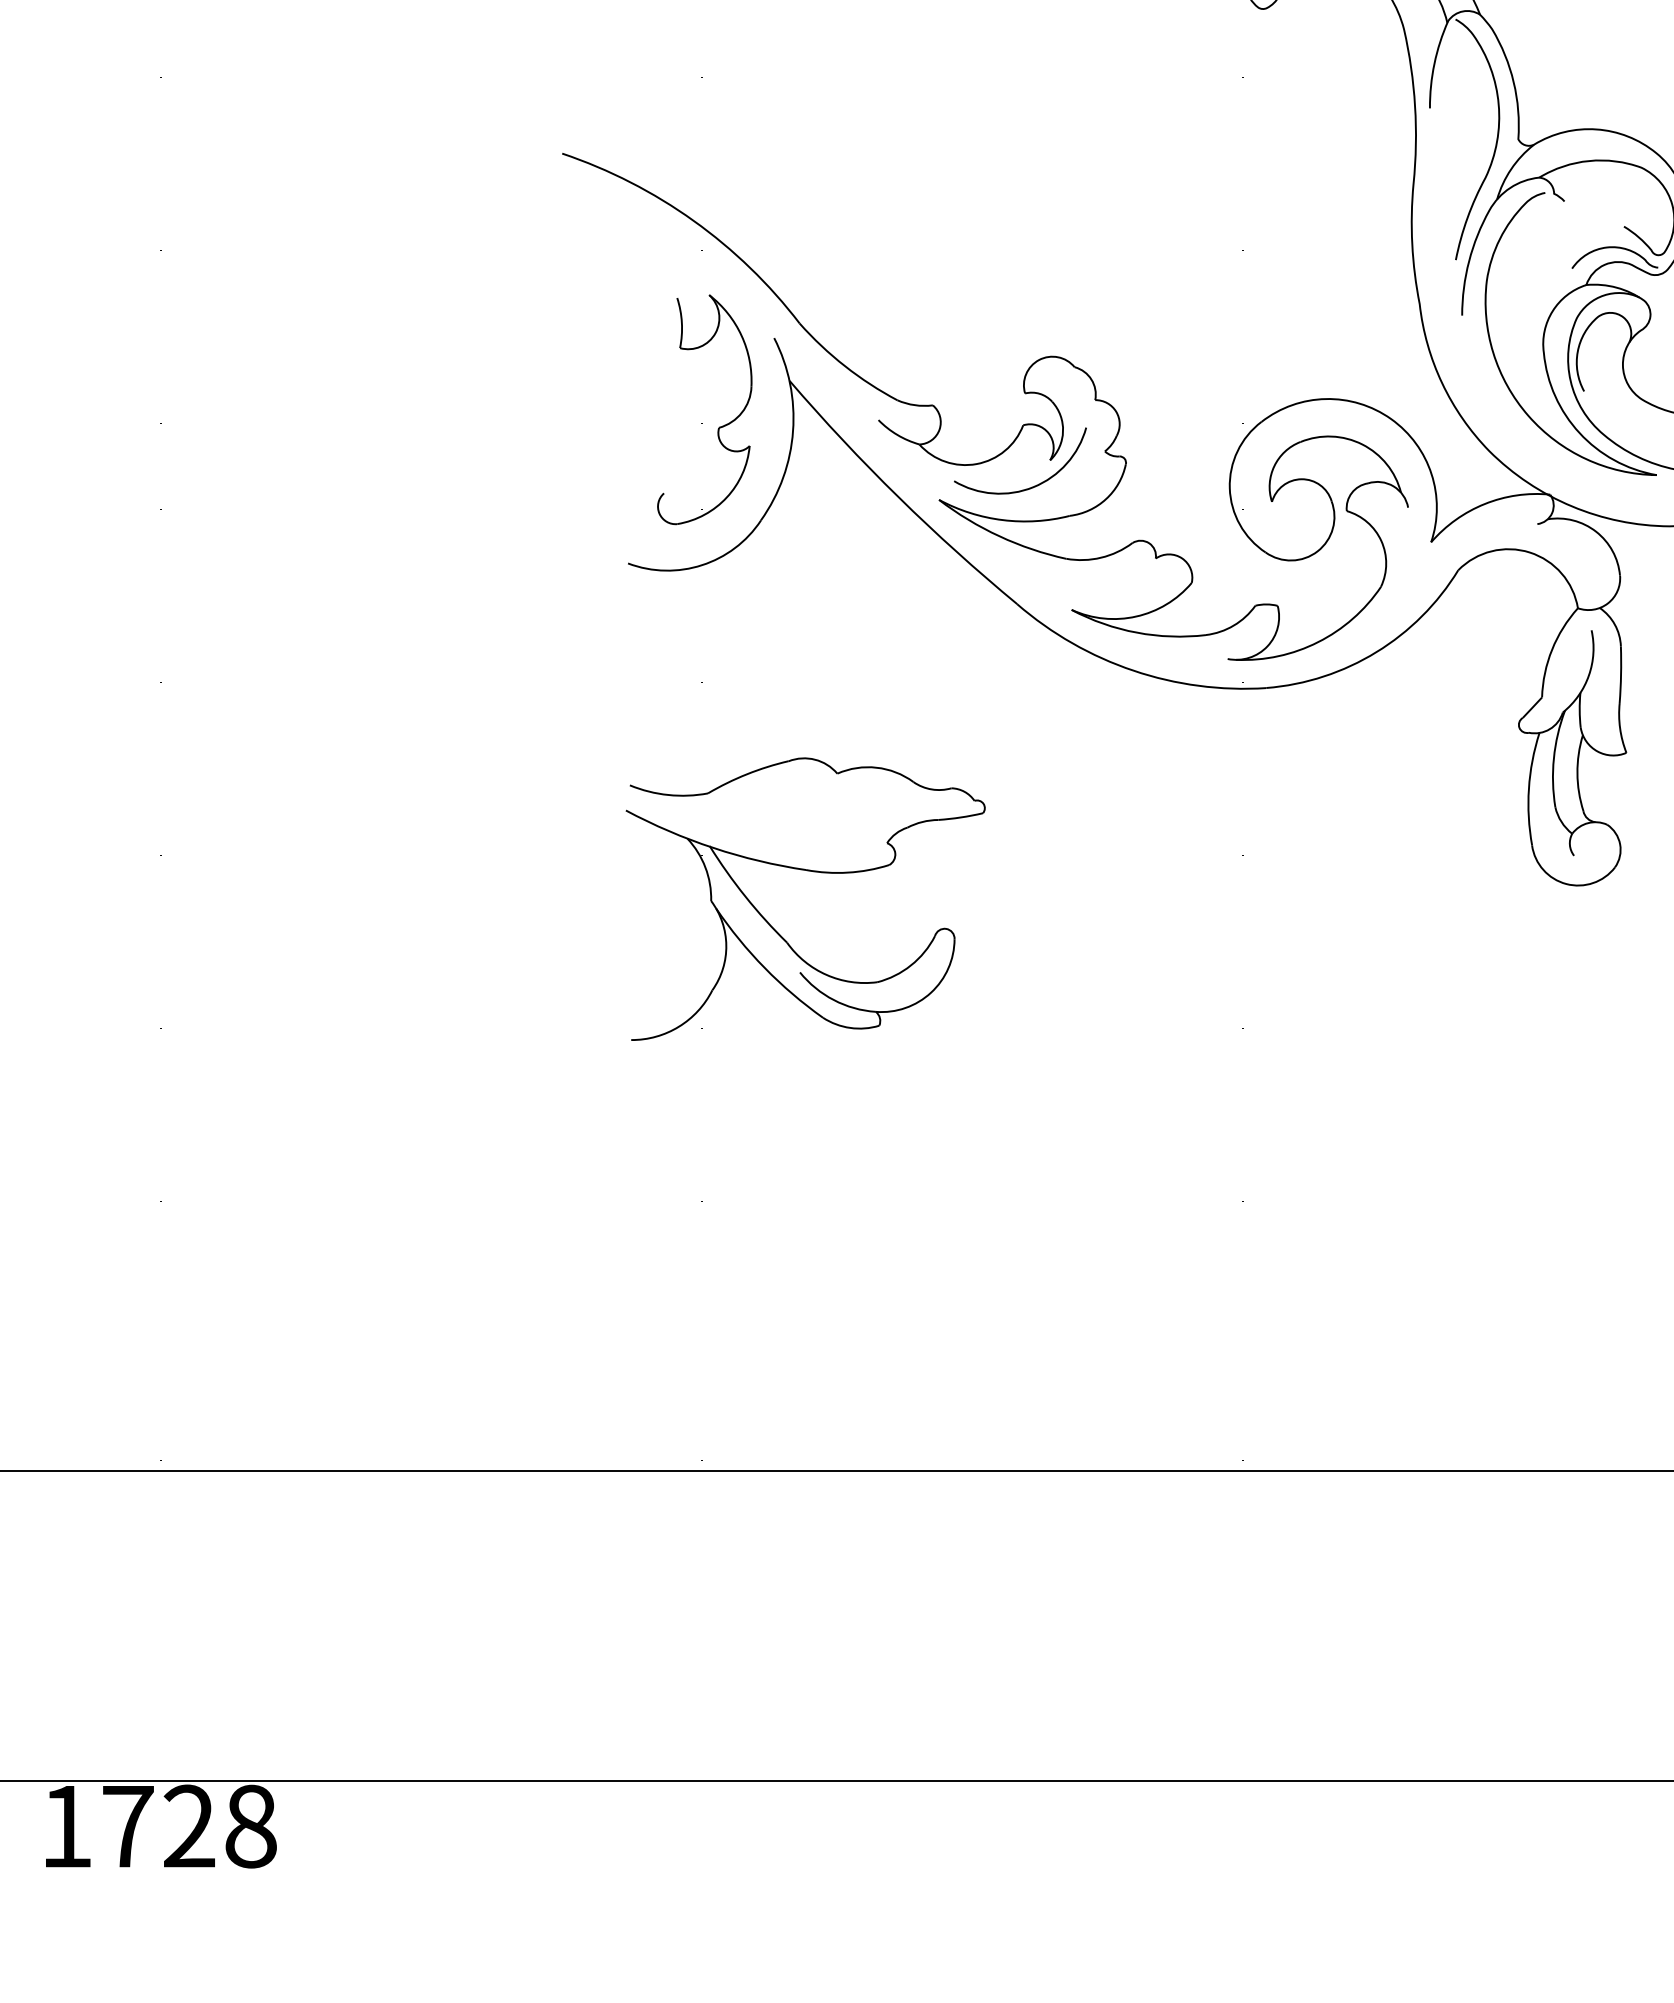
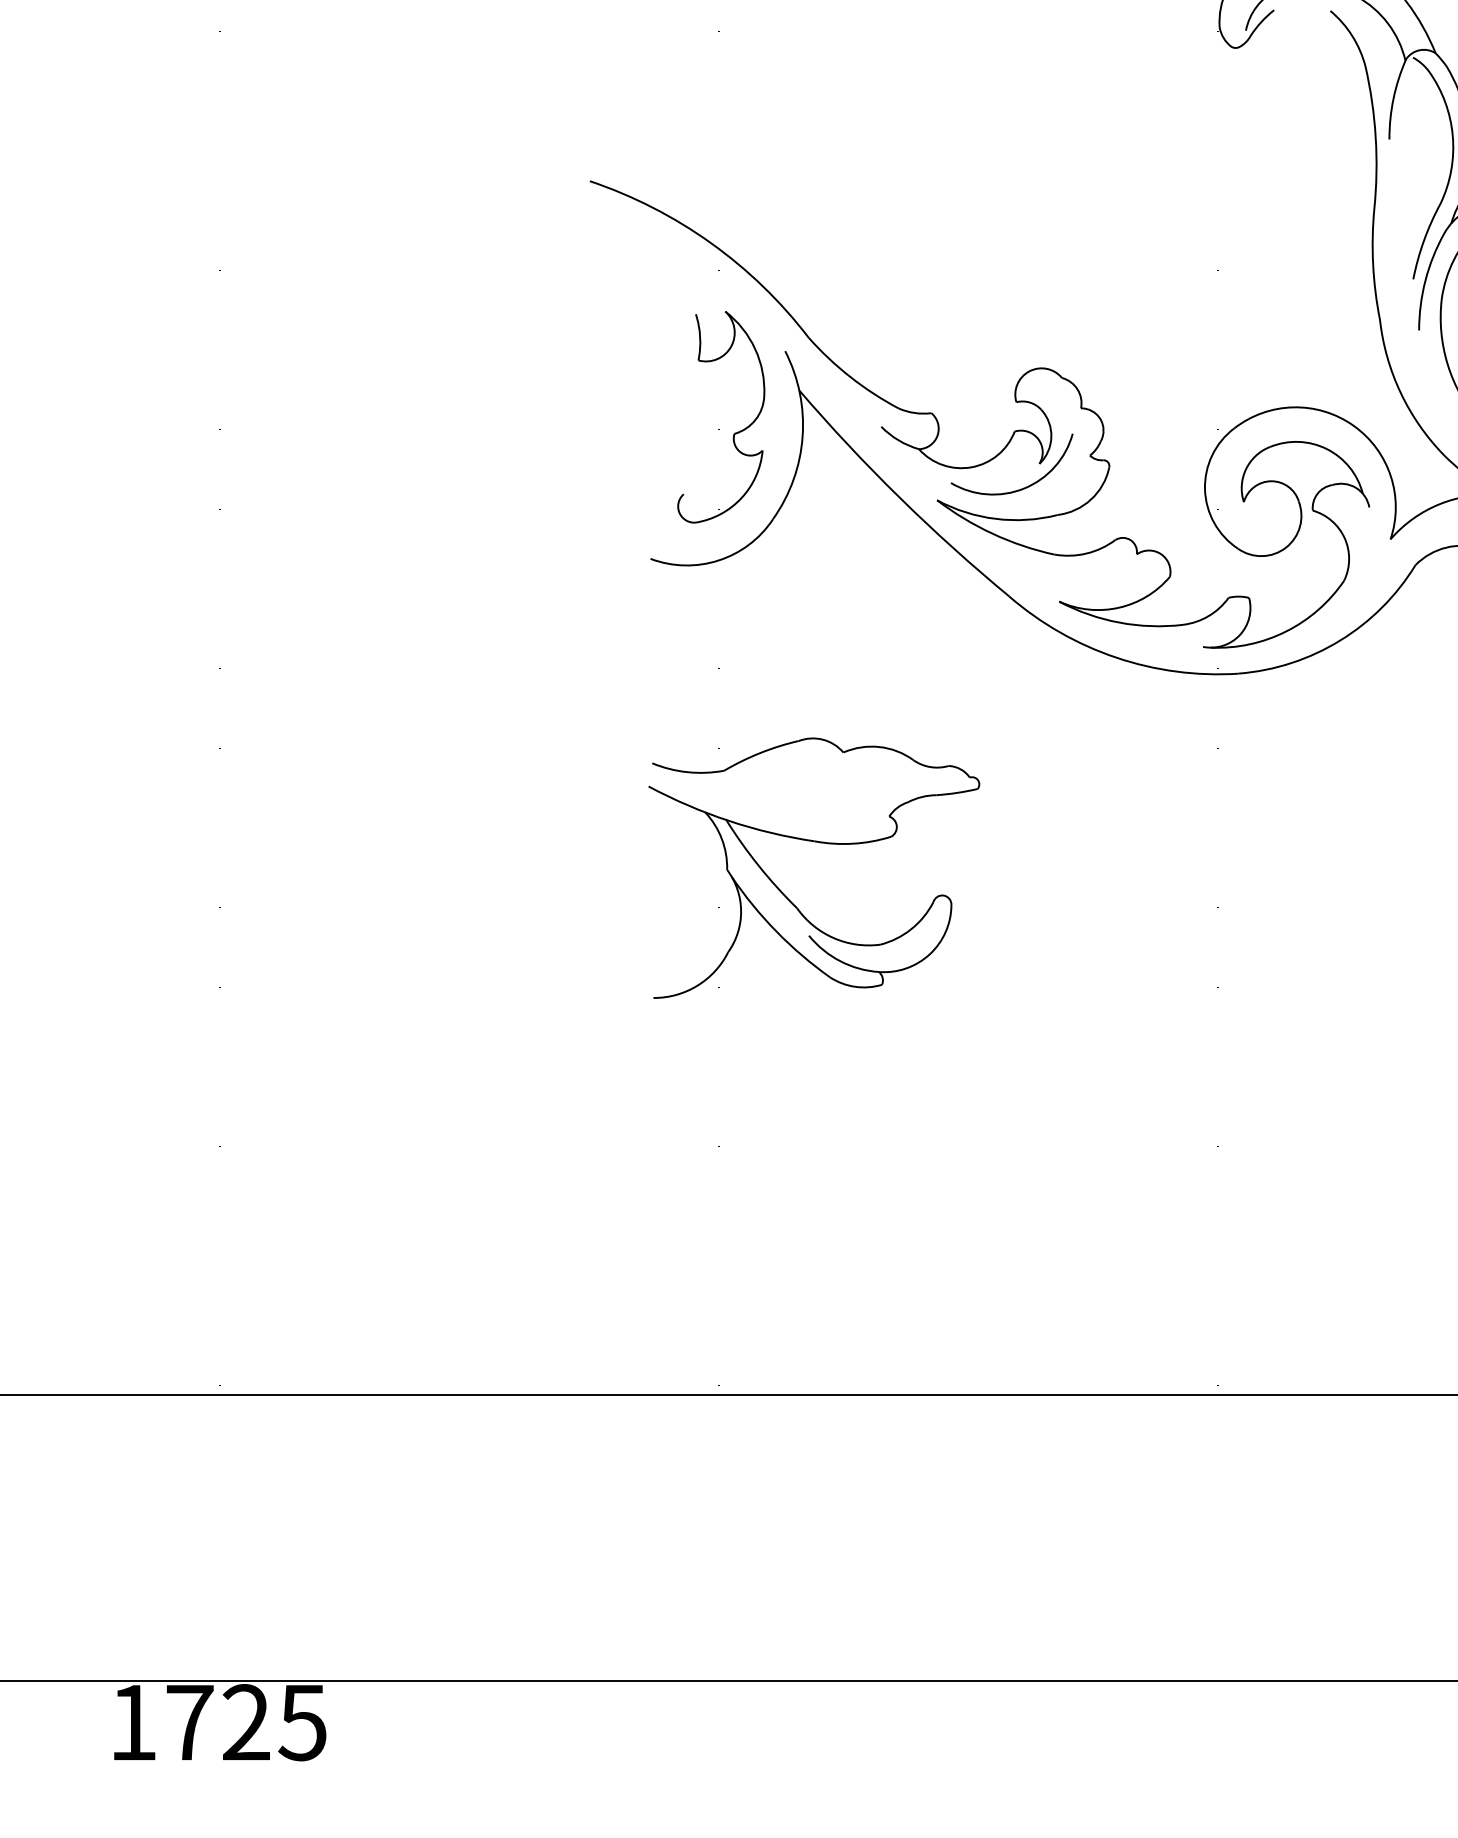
text: (249, 1826) -> (301, 1722), 1728 -> 1725

